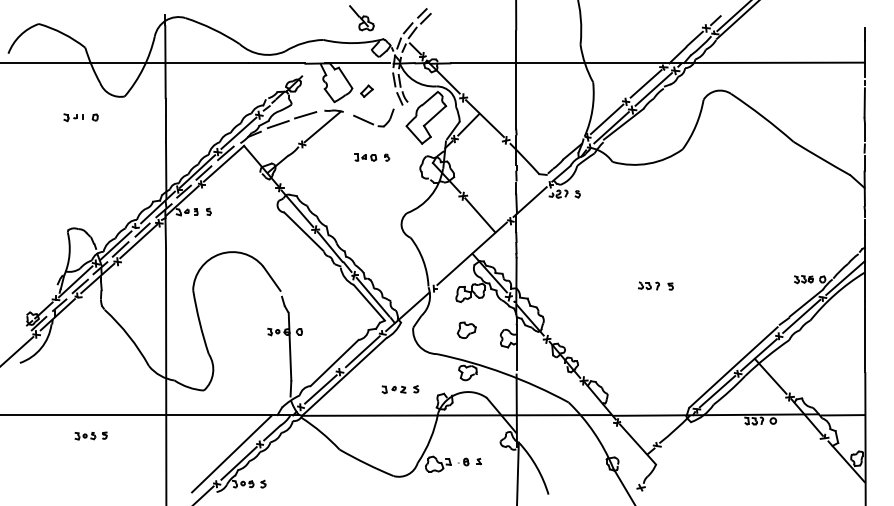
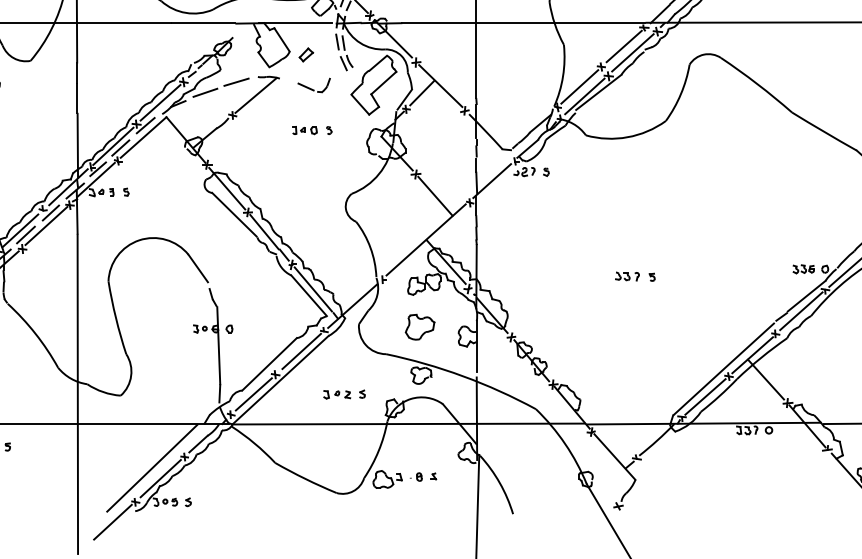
part: (373, 117) -> (313, 84), size x0.7
part: (466, 329) -> (419, 326), size x1.4

